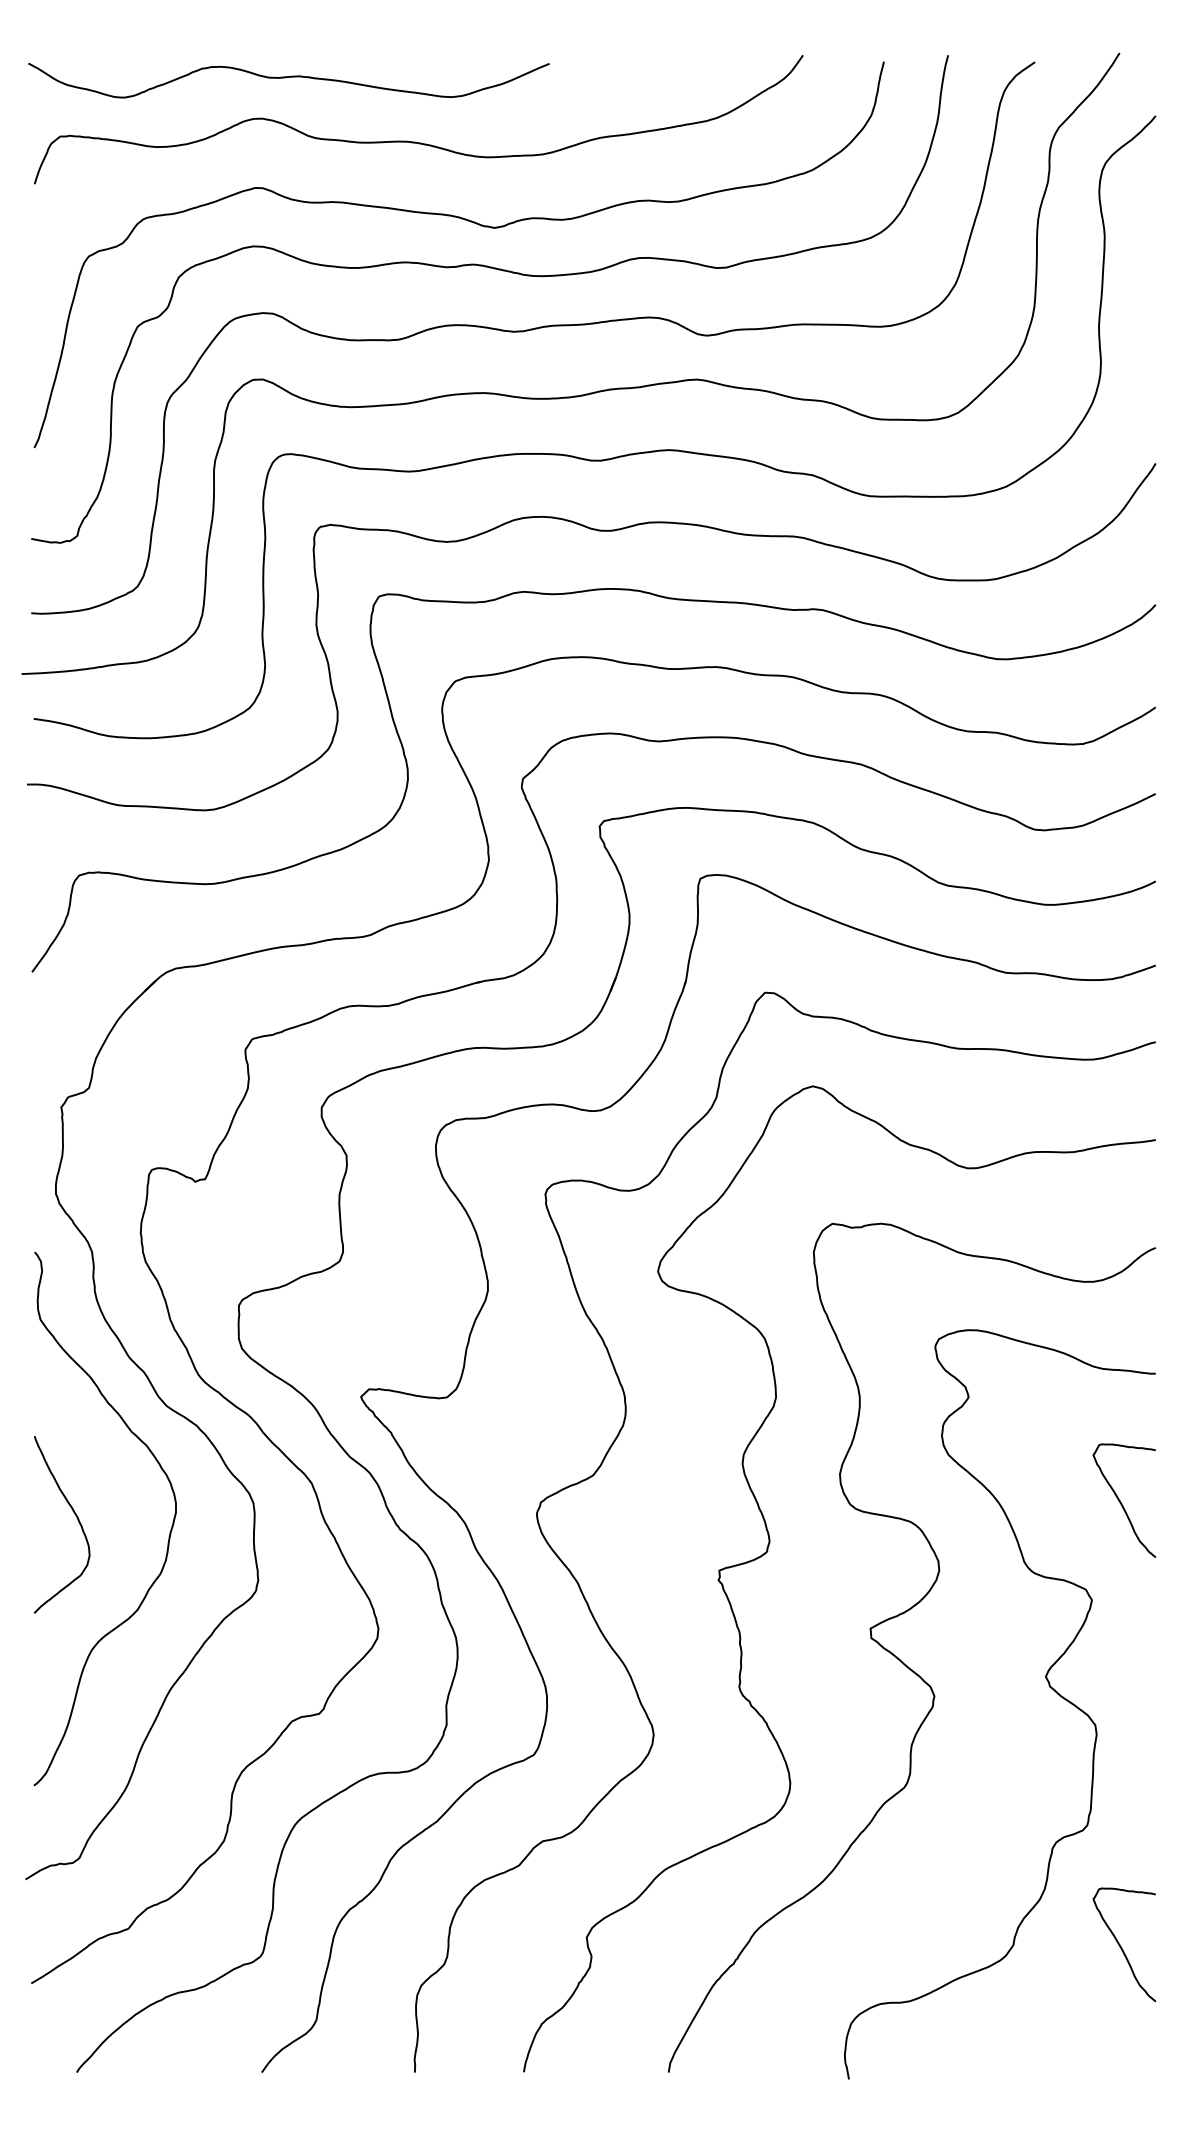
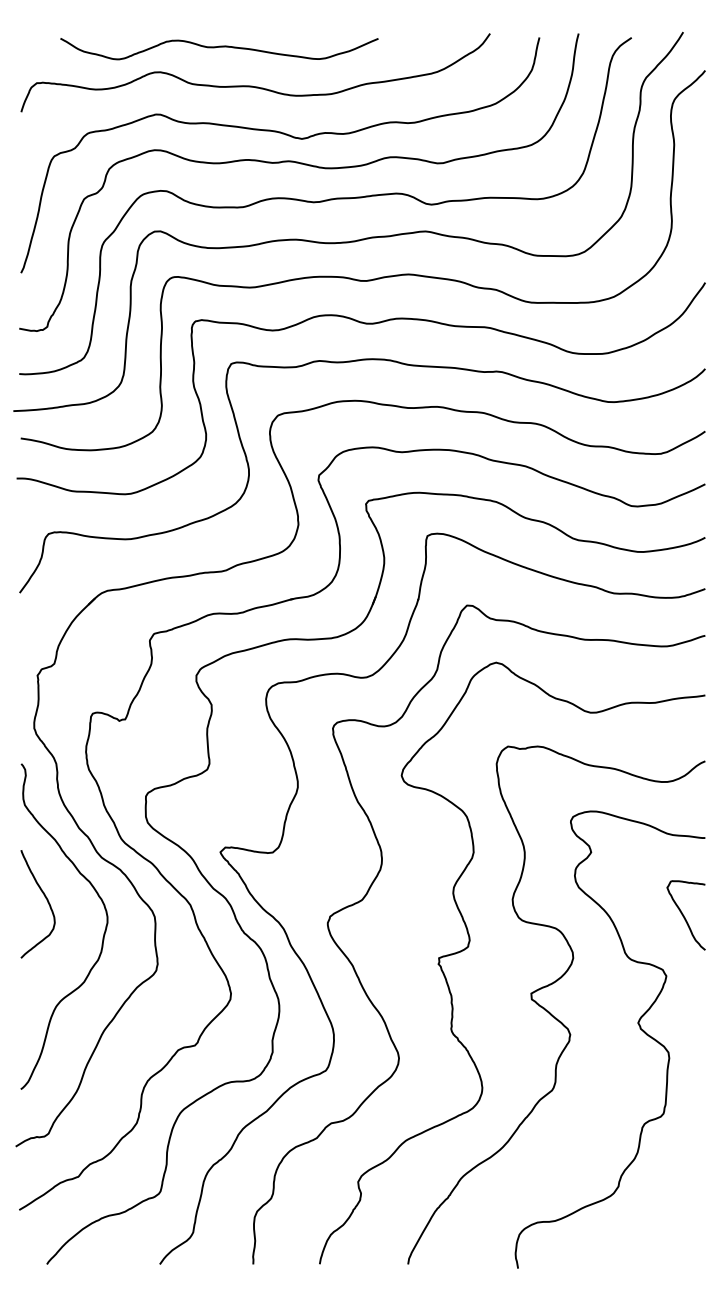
curve: (289, 78) -> (219, 47), moved
curve: (75, 1518) -> (46, 900), moved
curve: (1121, 1944) -> (684, 1186), removed

